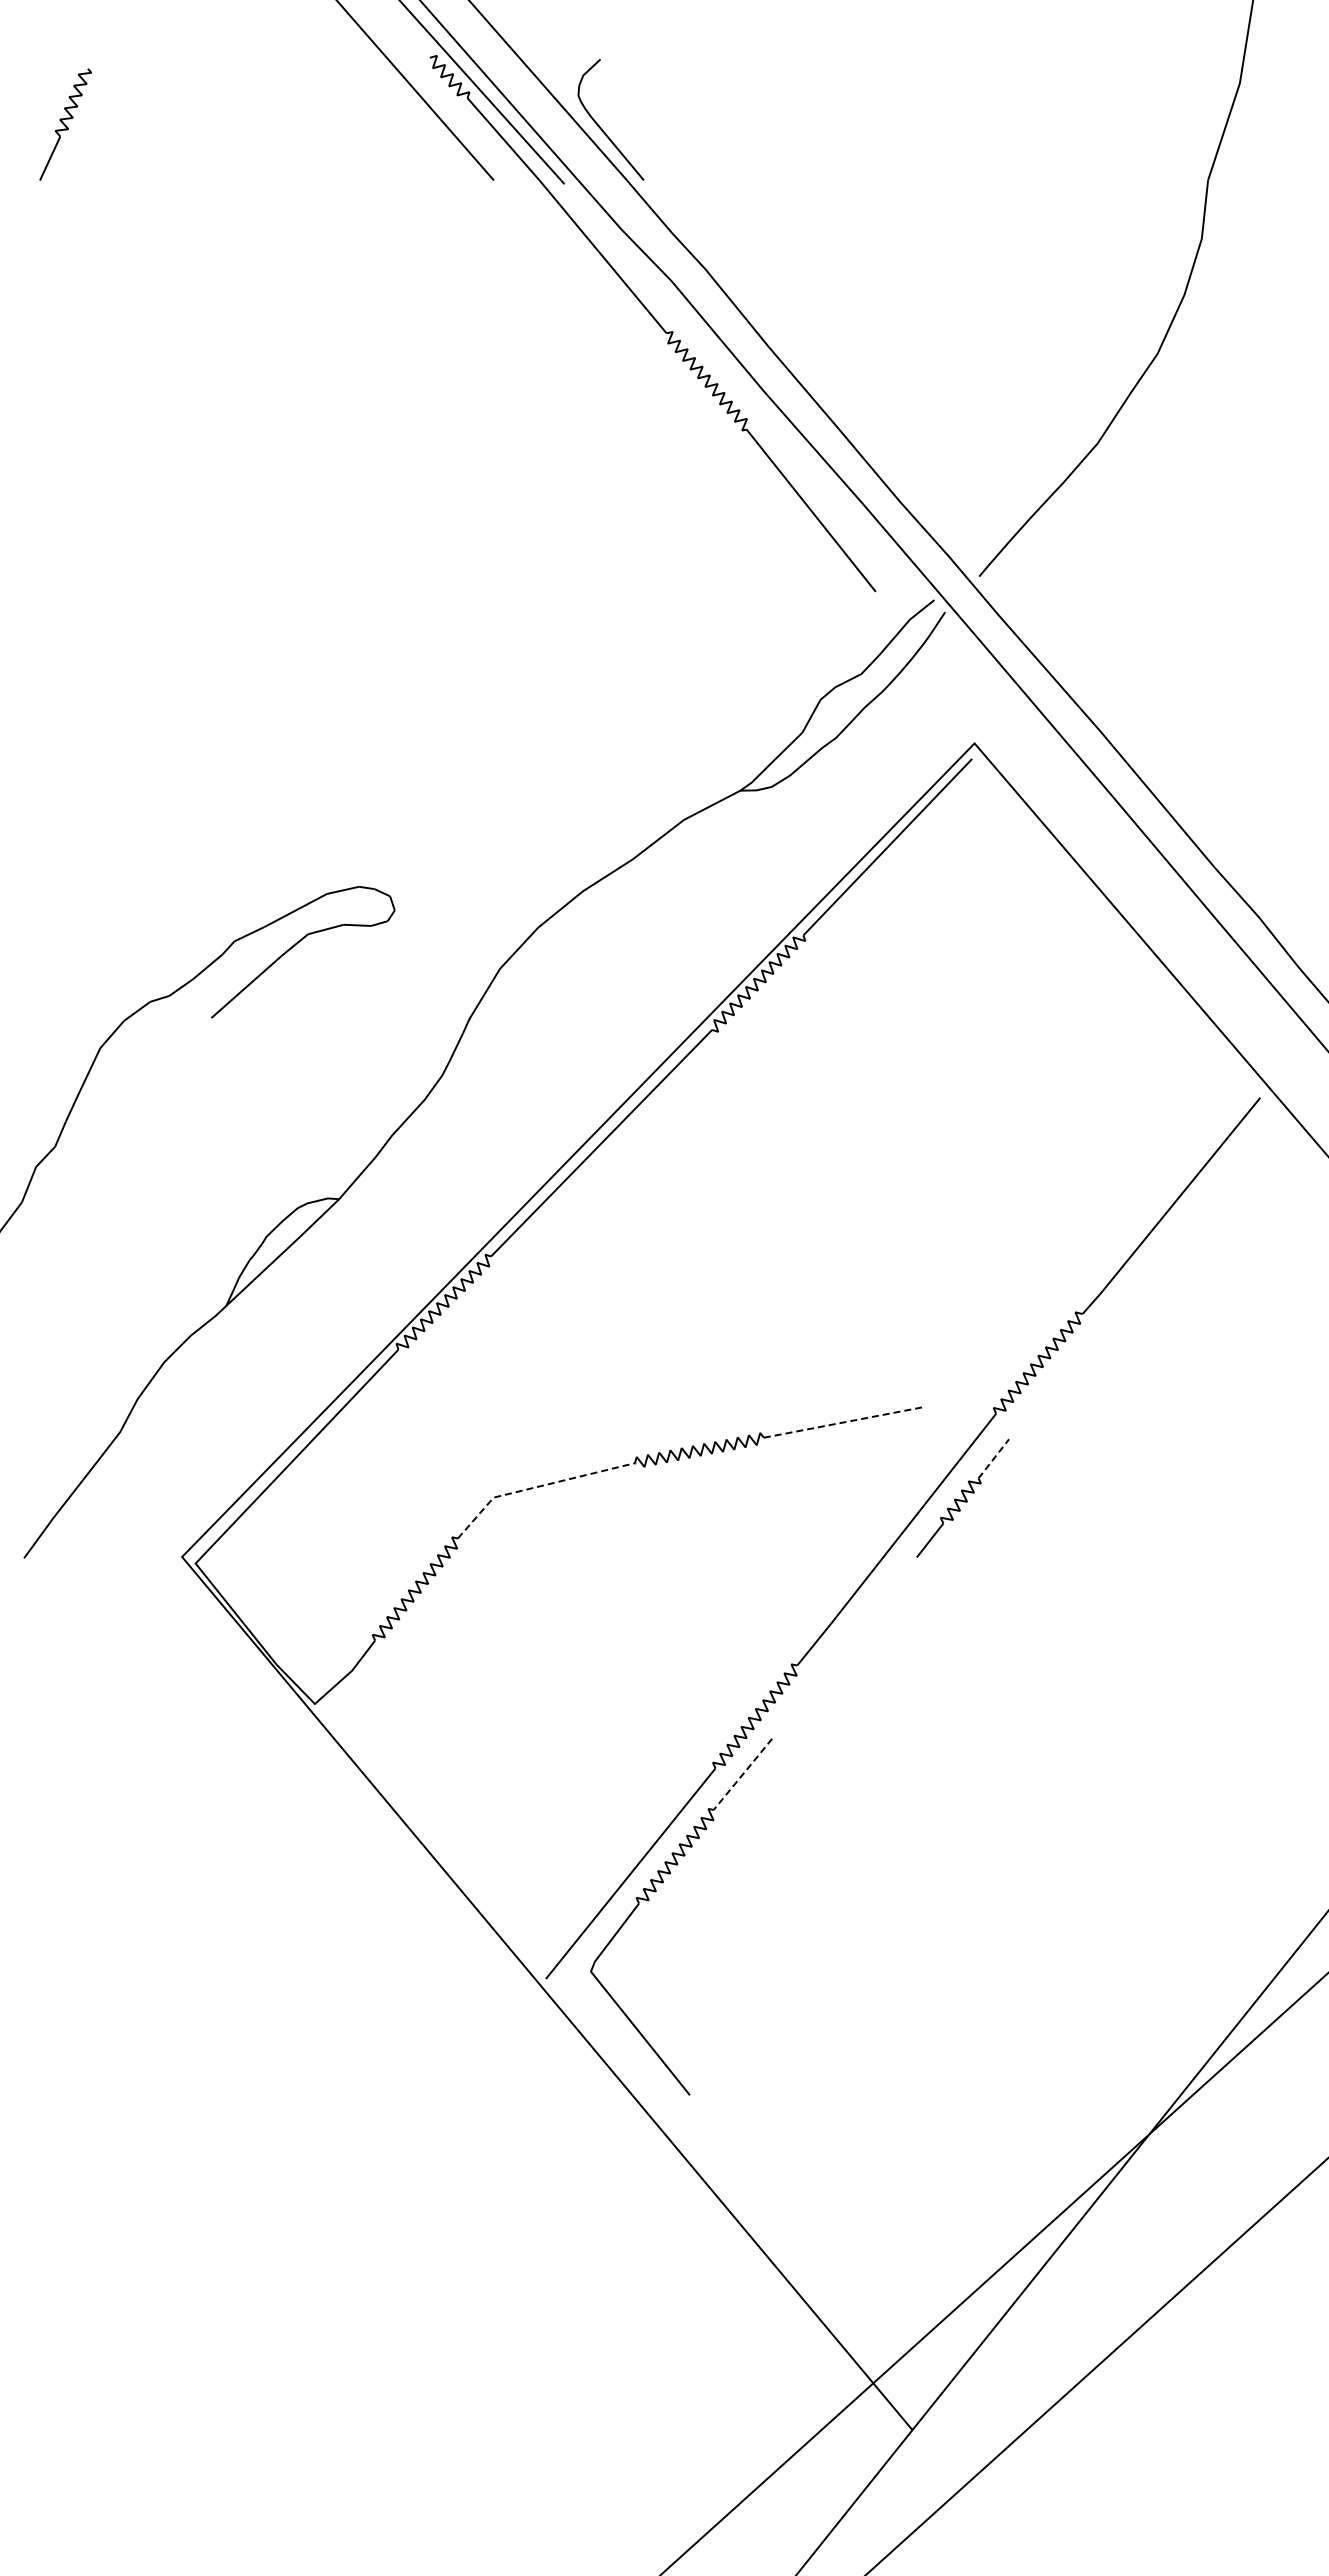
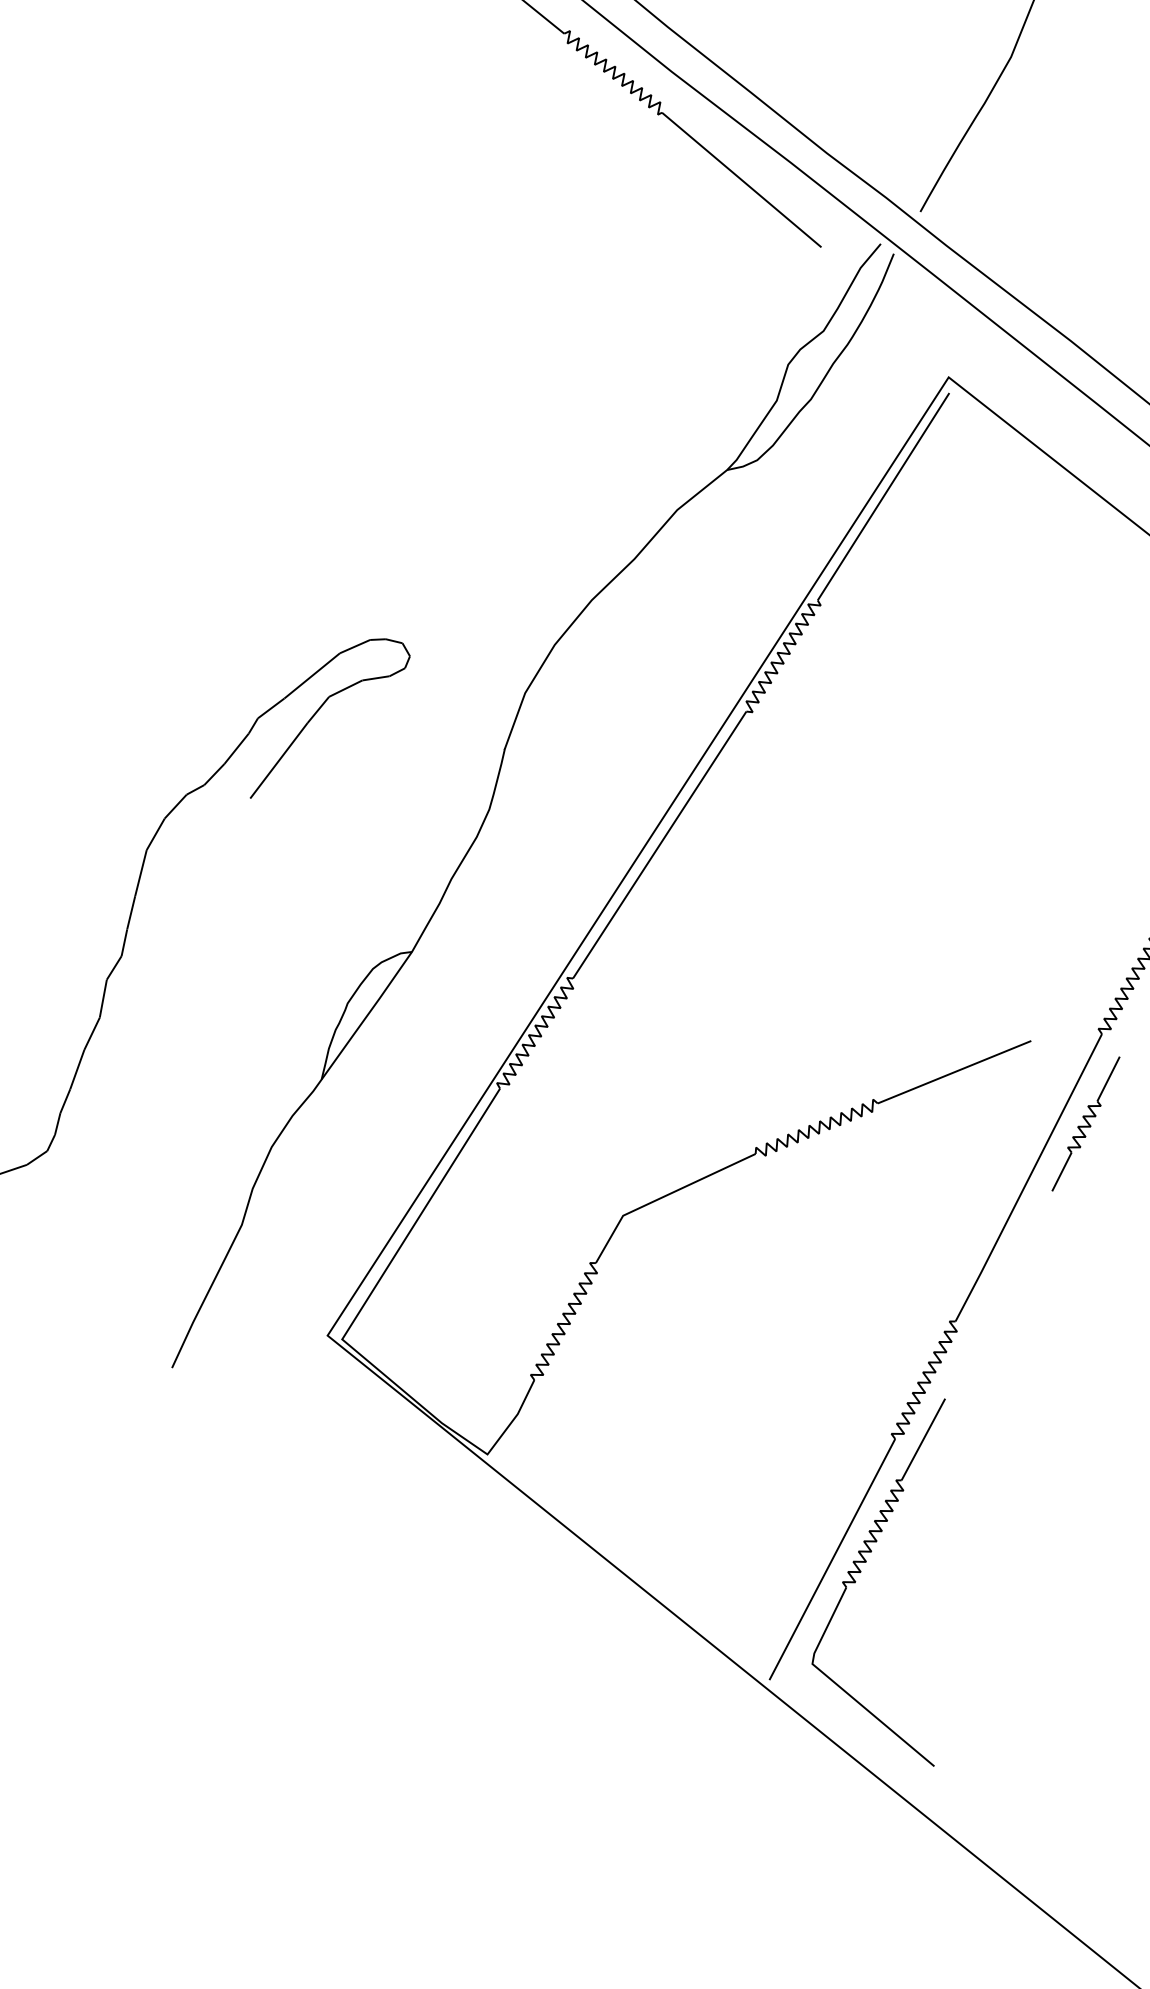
line: (845, 1422) -> (955, 1072), dashed -> solid
line: (993, 1458) -> (1108, 1078), dashed -> solid
line: (538, 1486) -> (665, 1195), dashed -> solid
line: (742, 1774) -> (923, 1439), dashed -> solid

